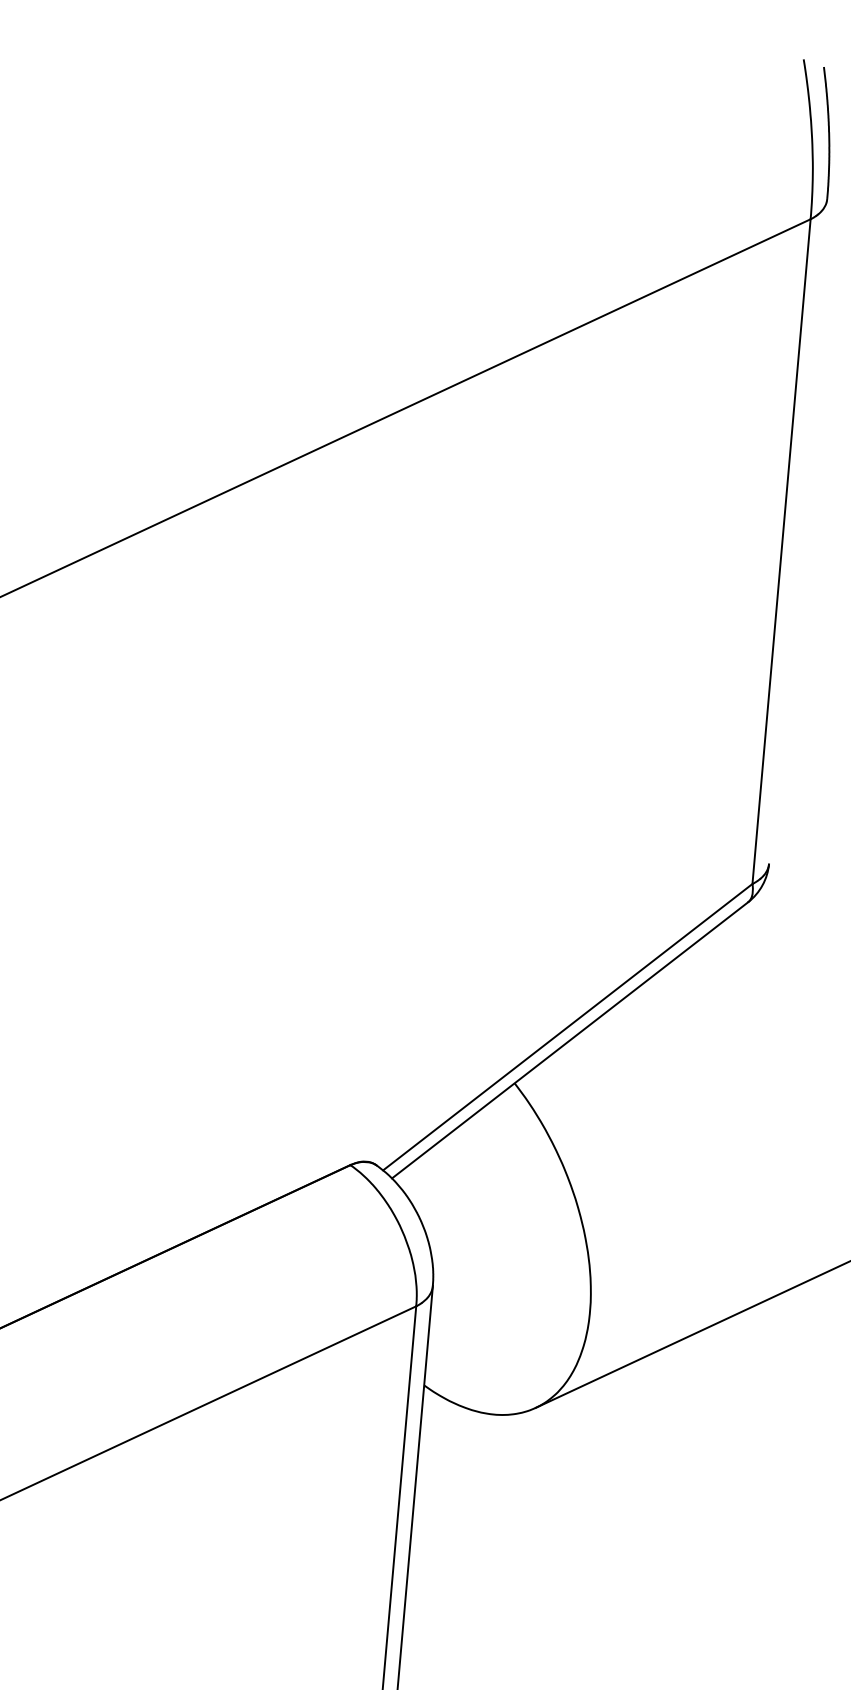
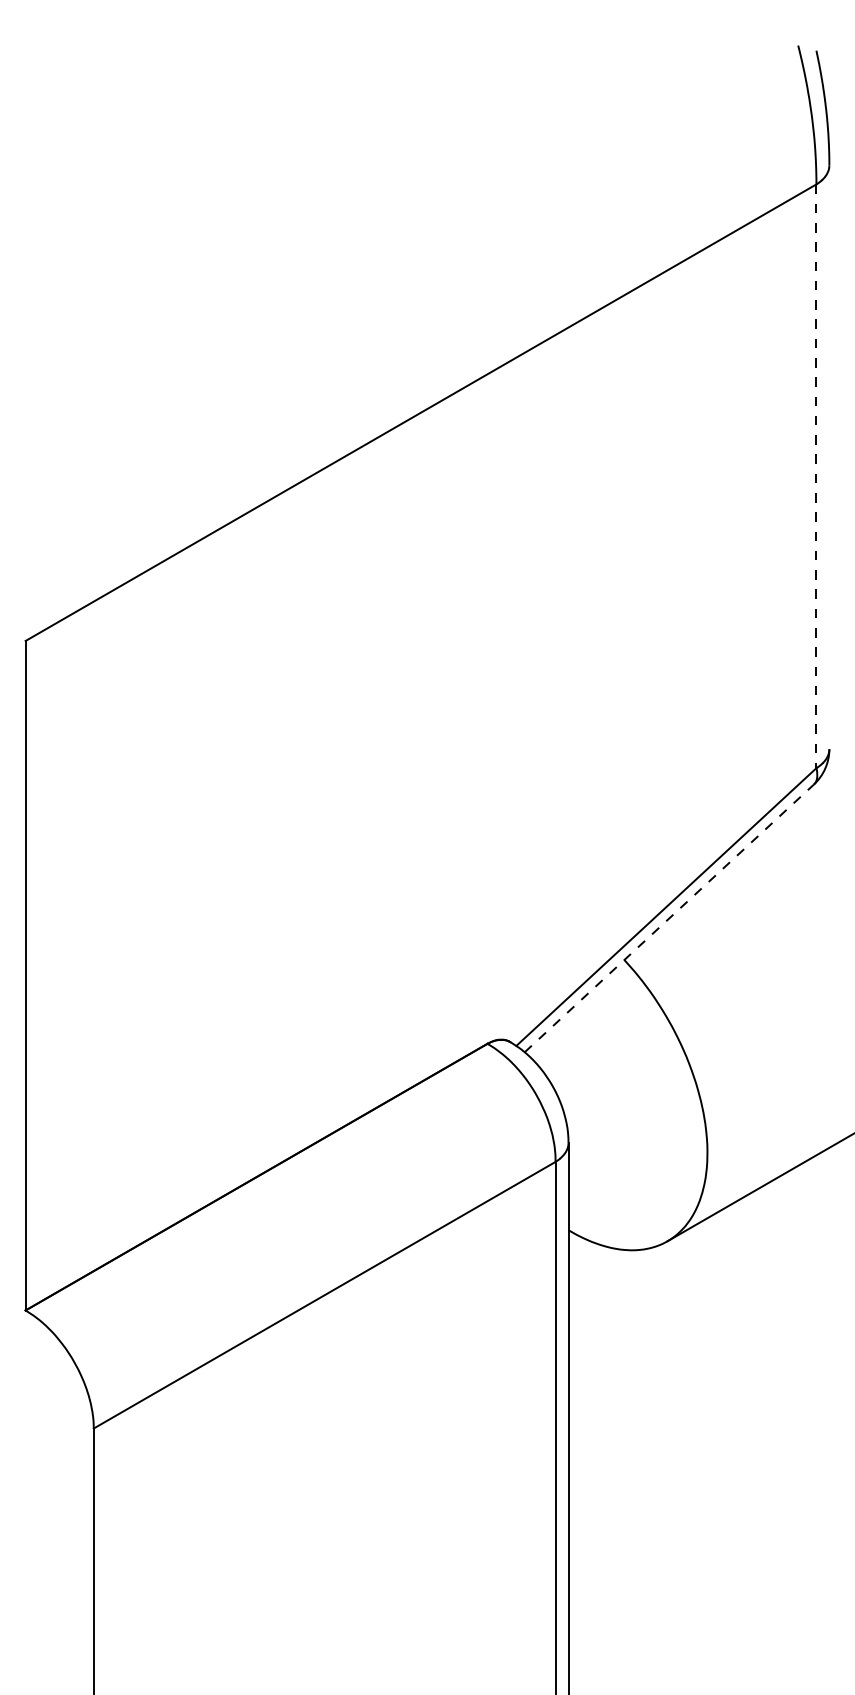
line: (781, 551) -> (816, 476), solid -> dashed
line: (570, 1040) -> (669, 918), solid -> dashed

